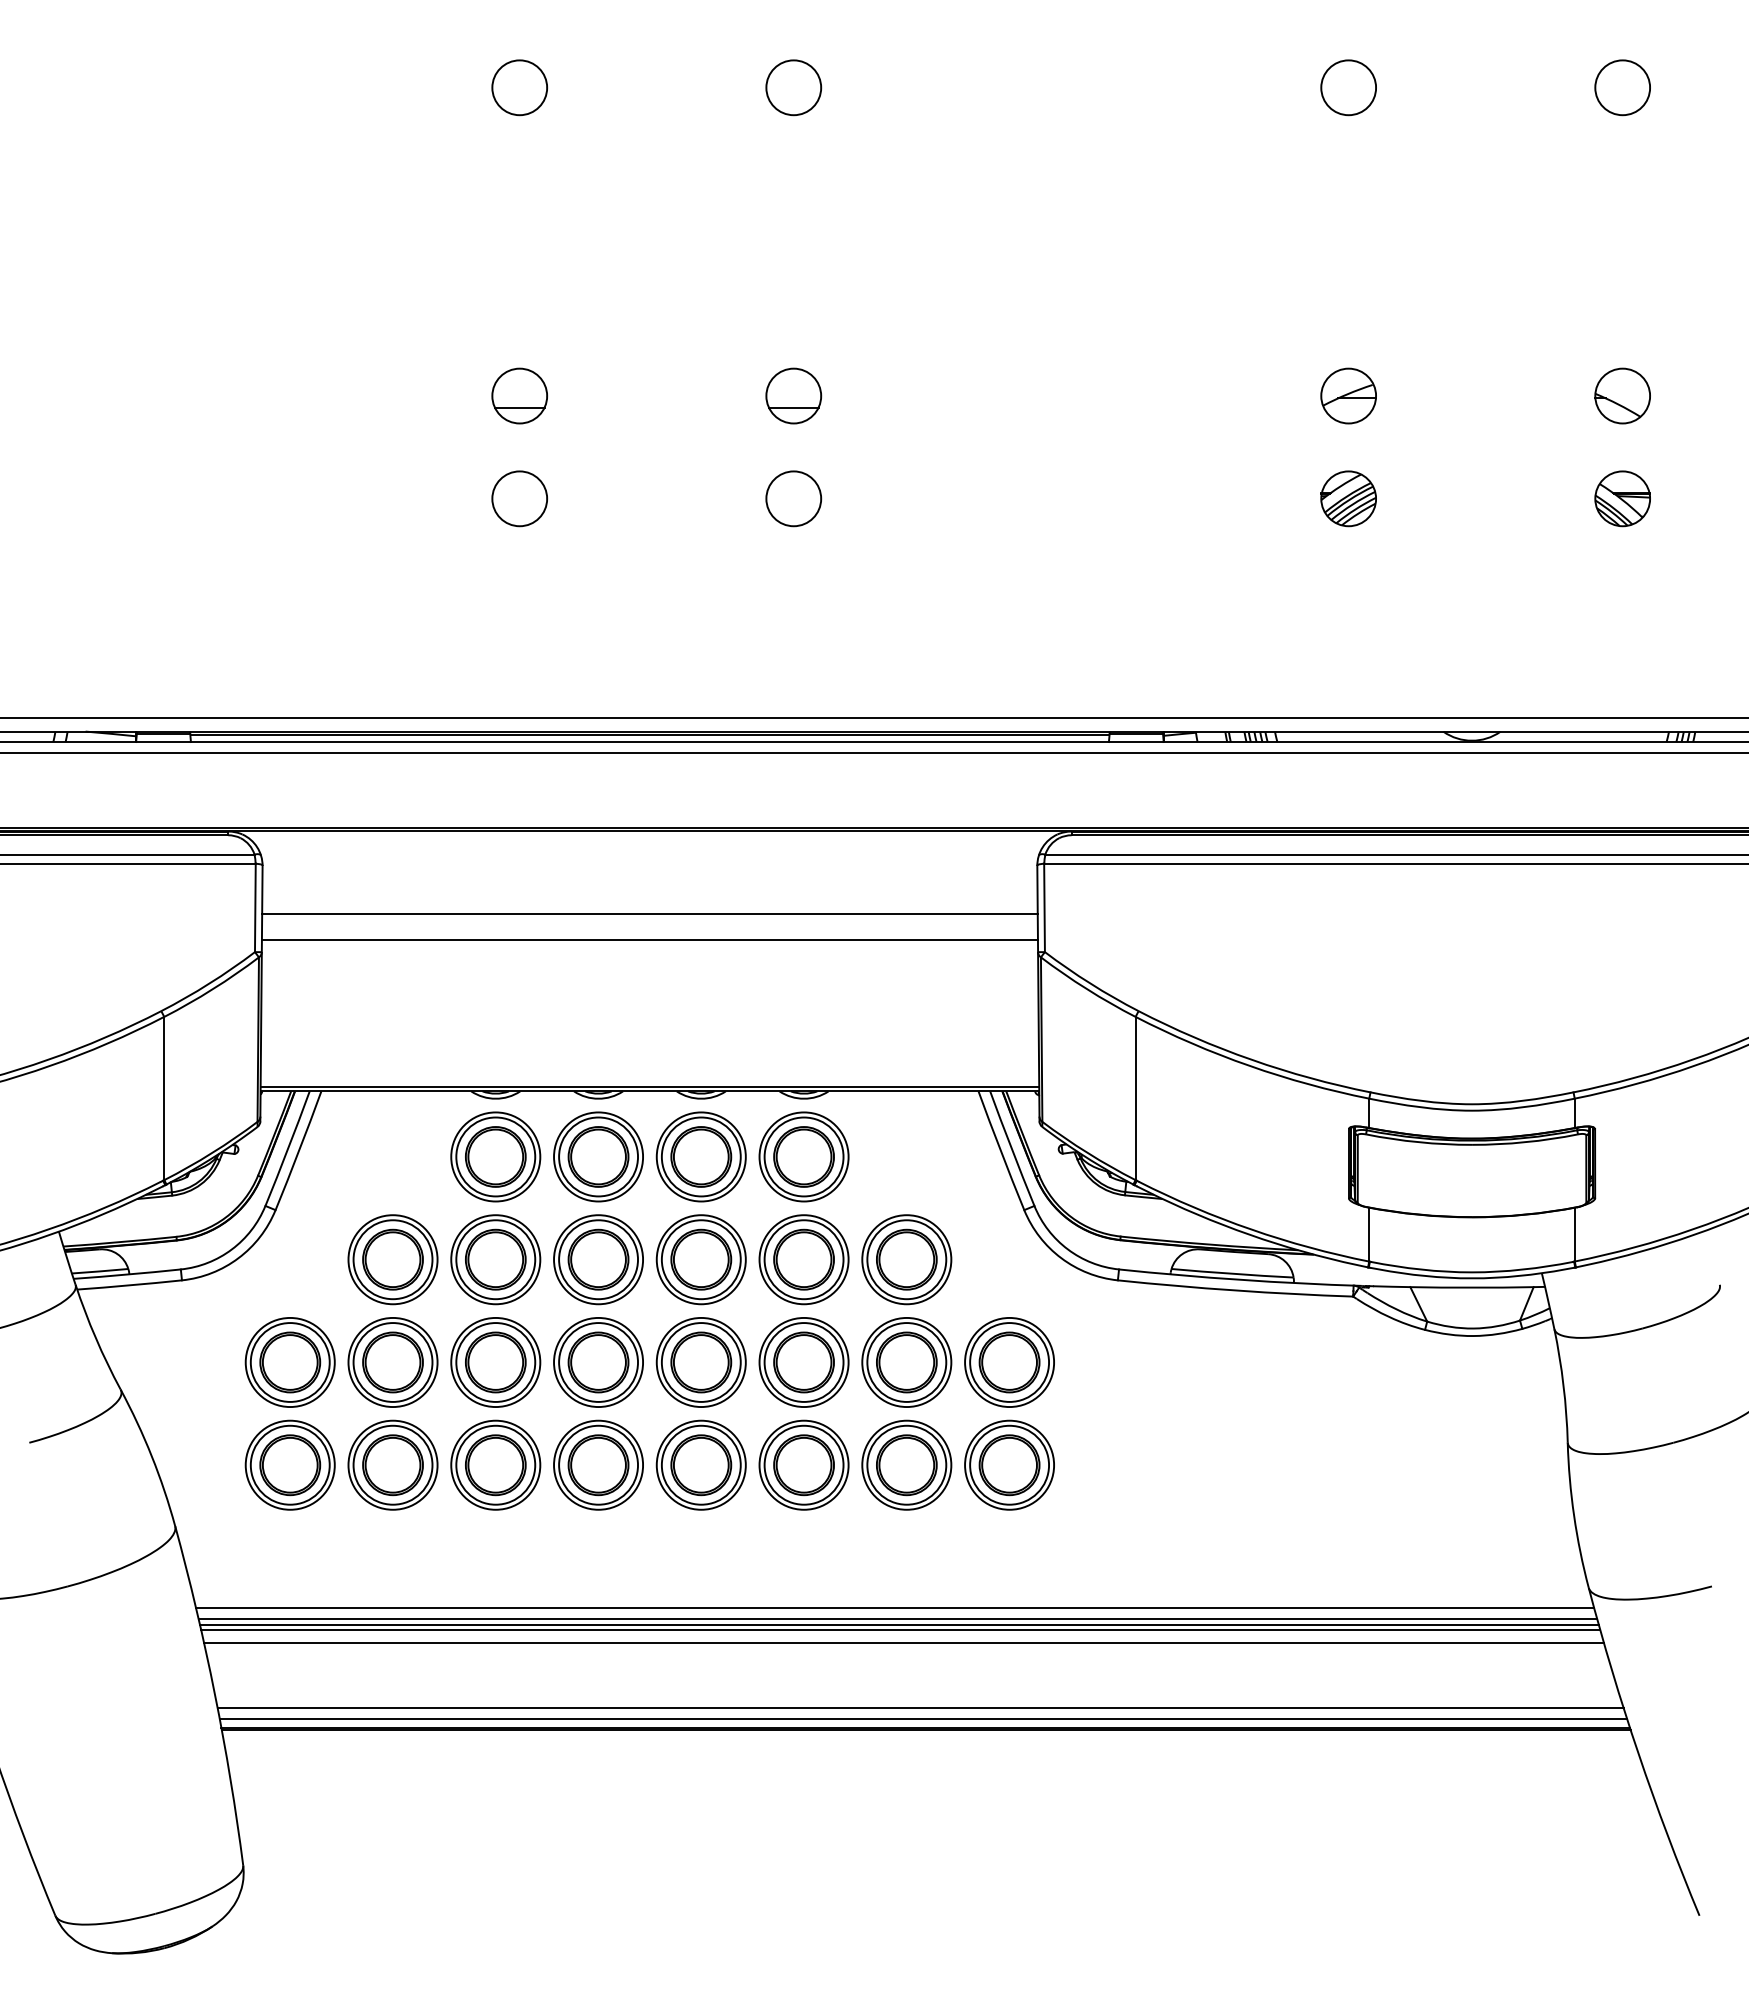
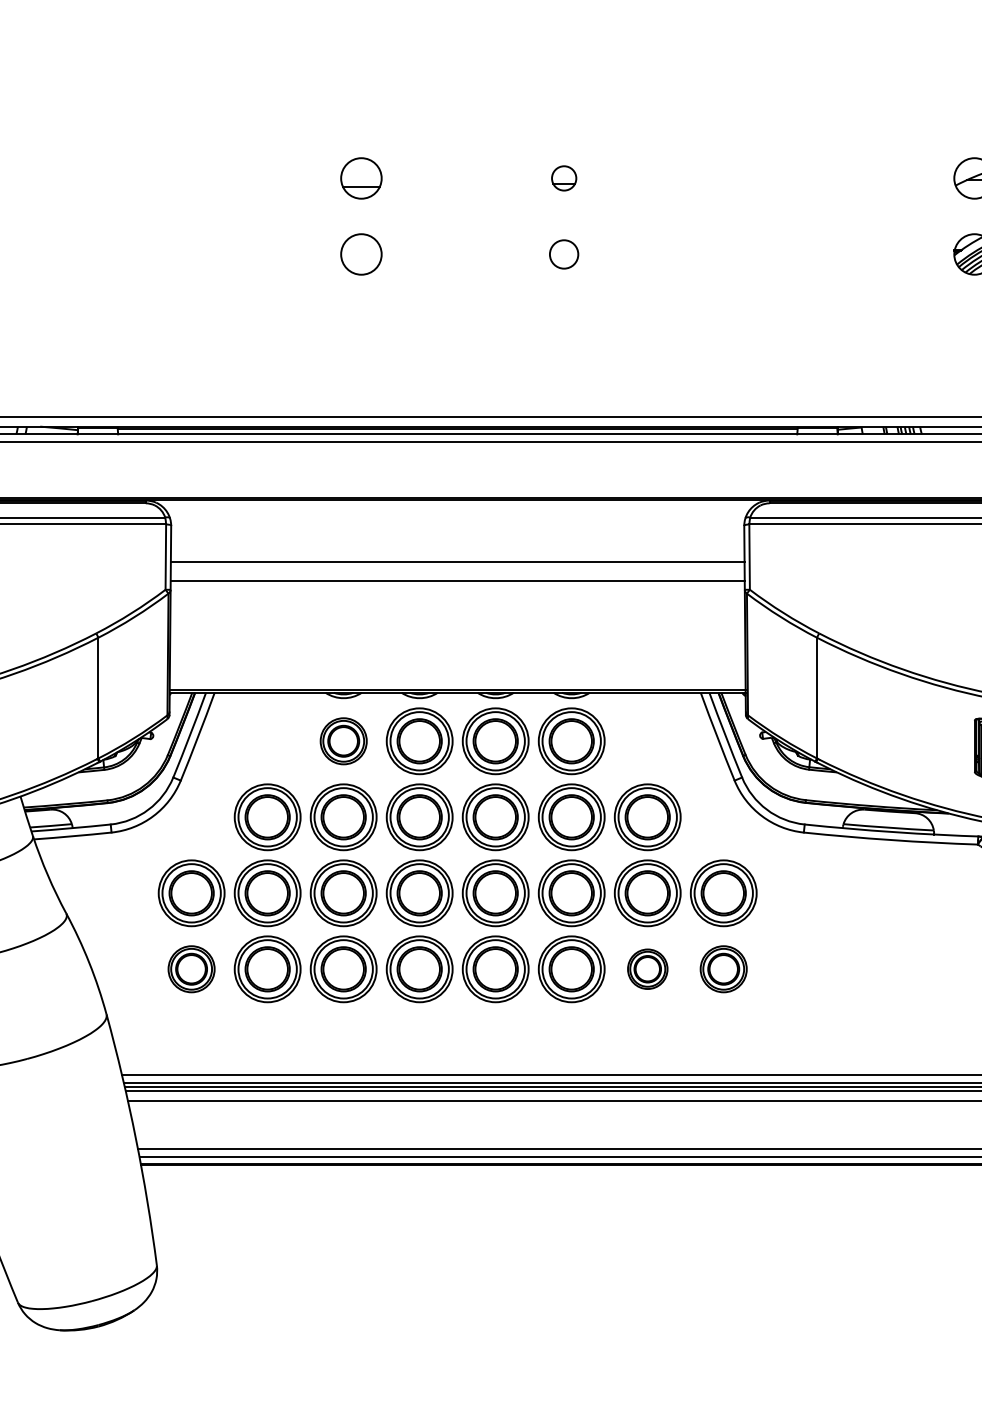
part: (793, 395) -> (563, 178), size x0.6
circle: (793, 498) -> (563, 254), size x0.7
part: (495, 1156) -> (343, 740), size x0.7
part: (289, 1464) -> (191, 968), size x0.7
part: (906, 1464) -> (647, 968), size x0.6
part: (1009, 1464) -> (723, 968), size x0.7

